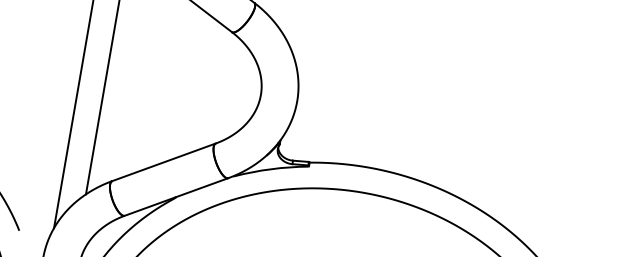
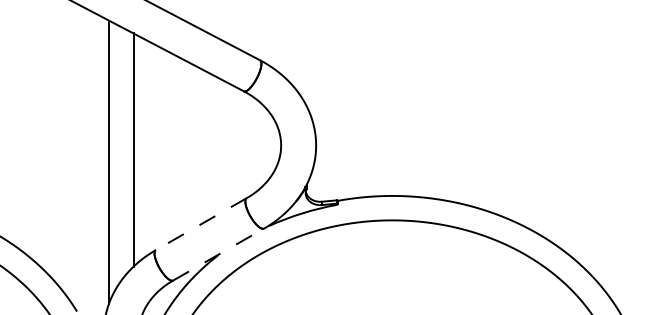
line: (163, 162) -> (200, 224), solid -> dashed
line: (177, 197) -> (219, 254), solid -> dashed

